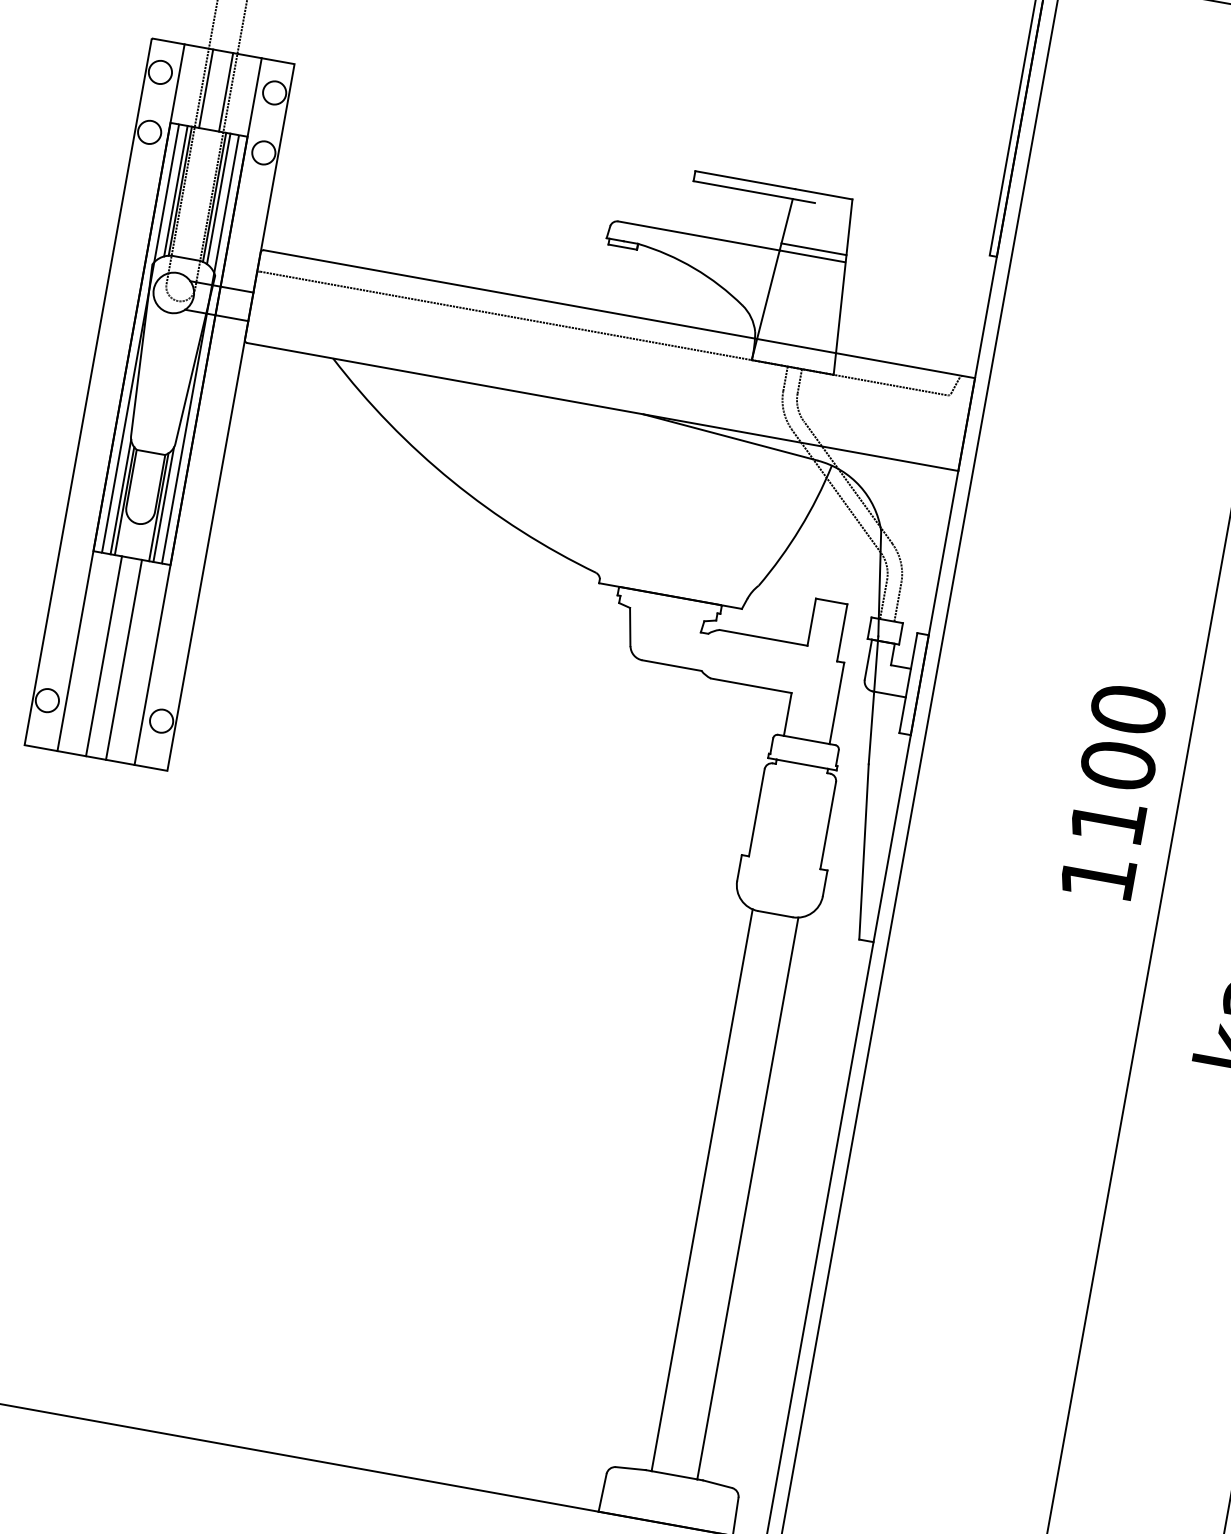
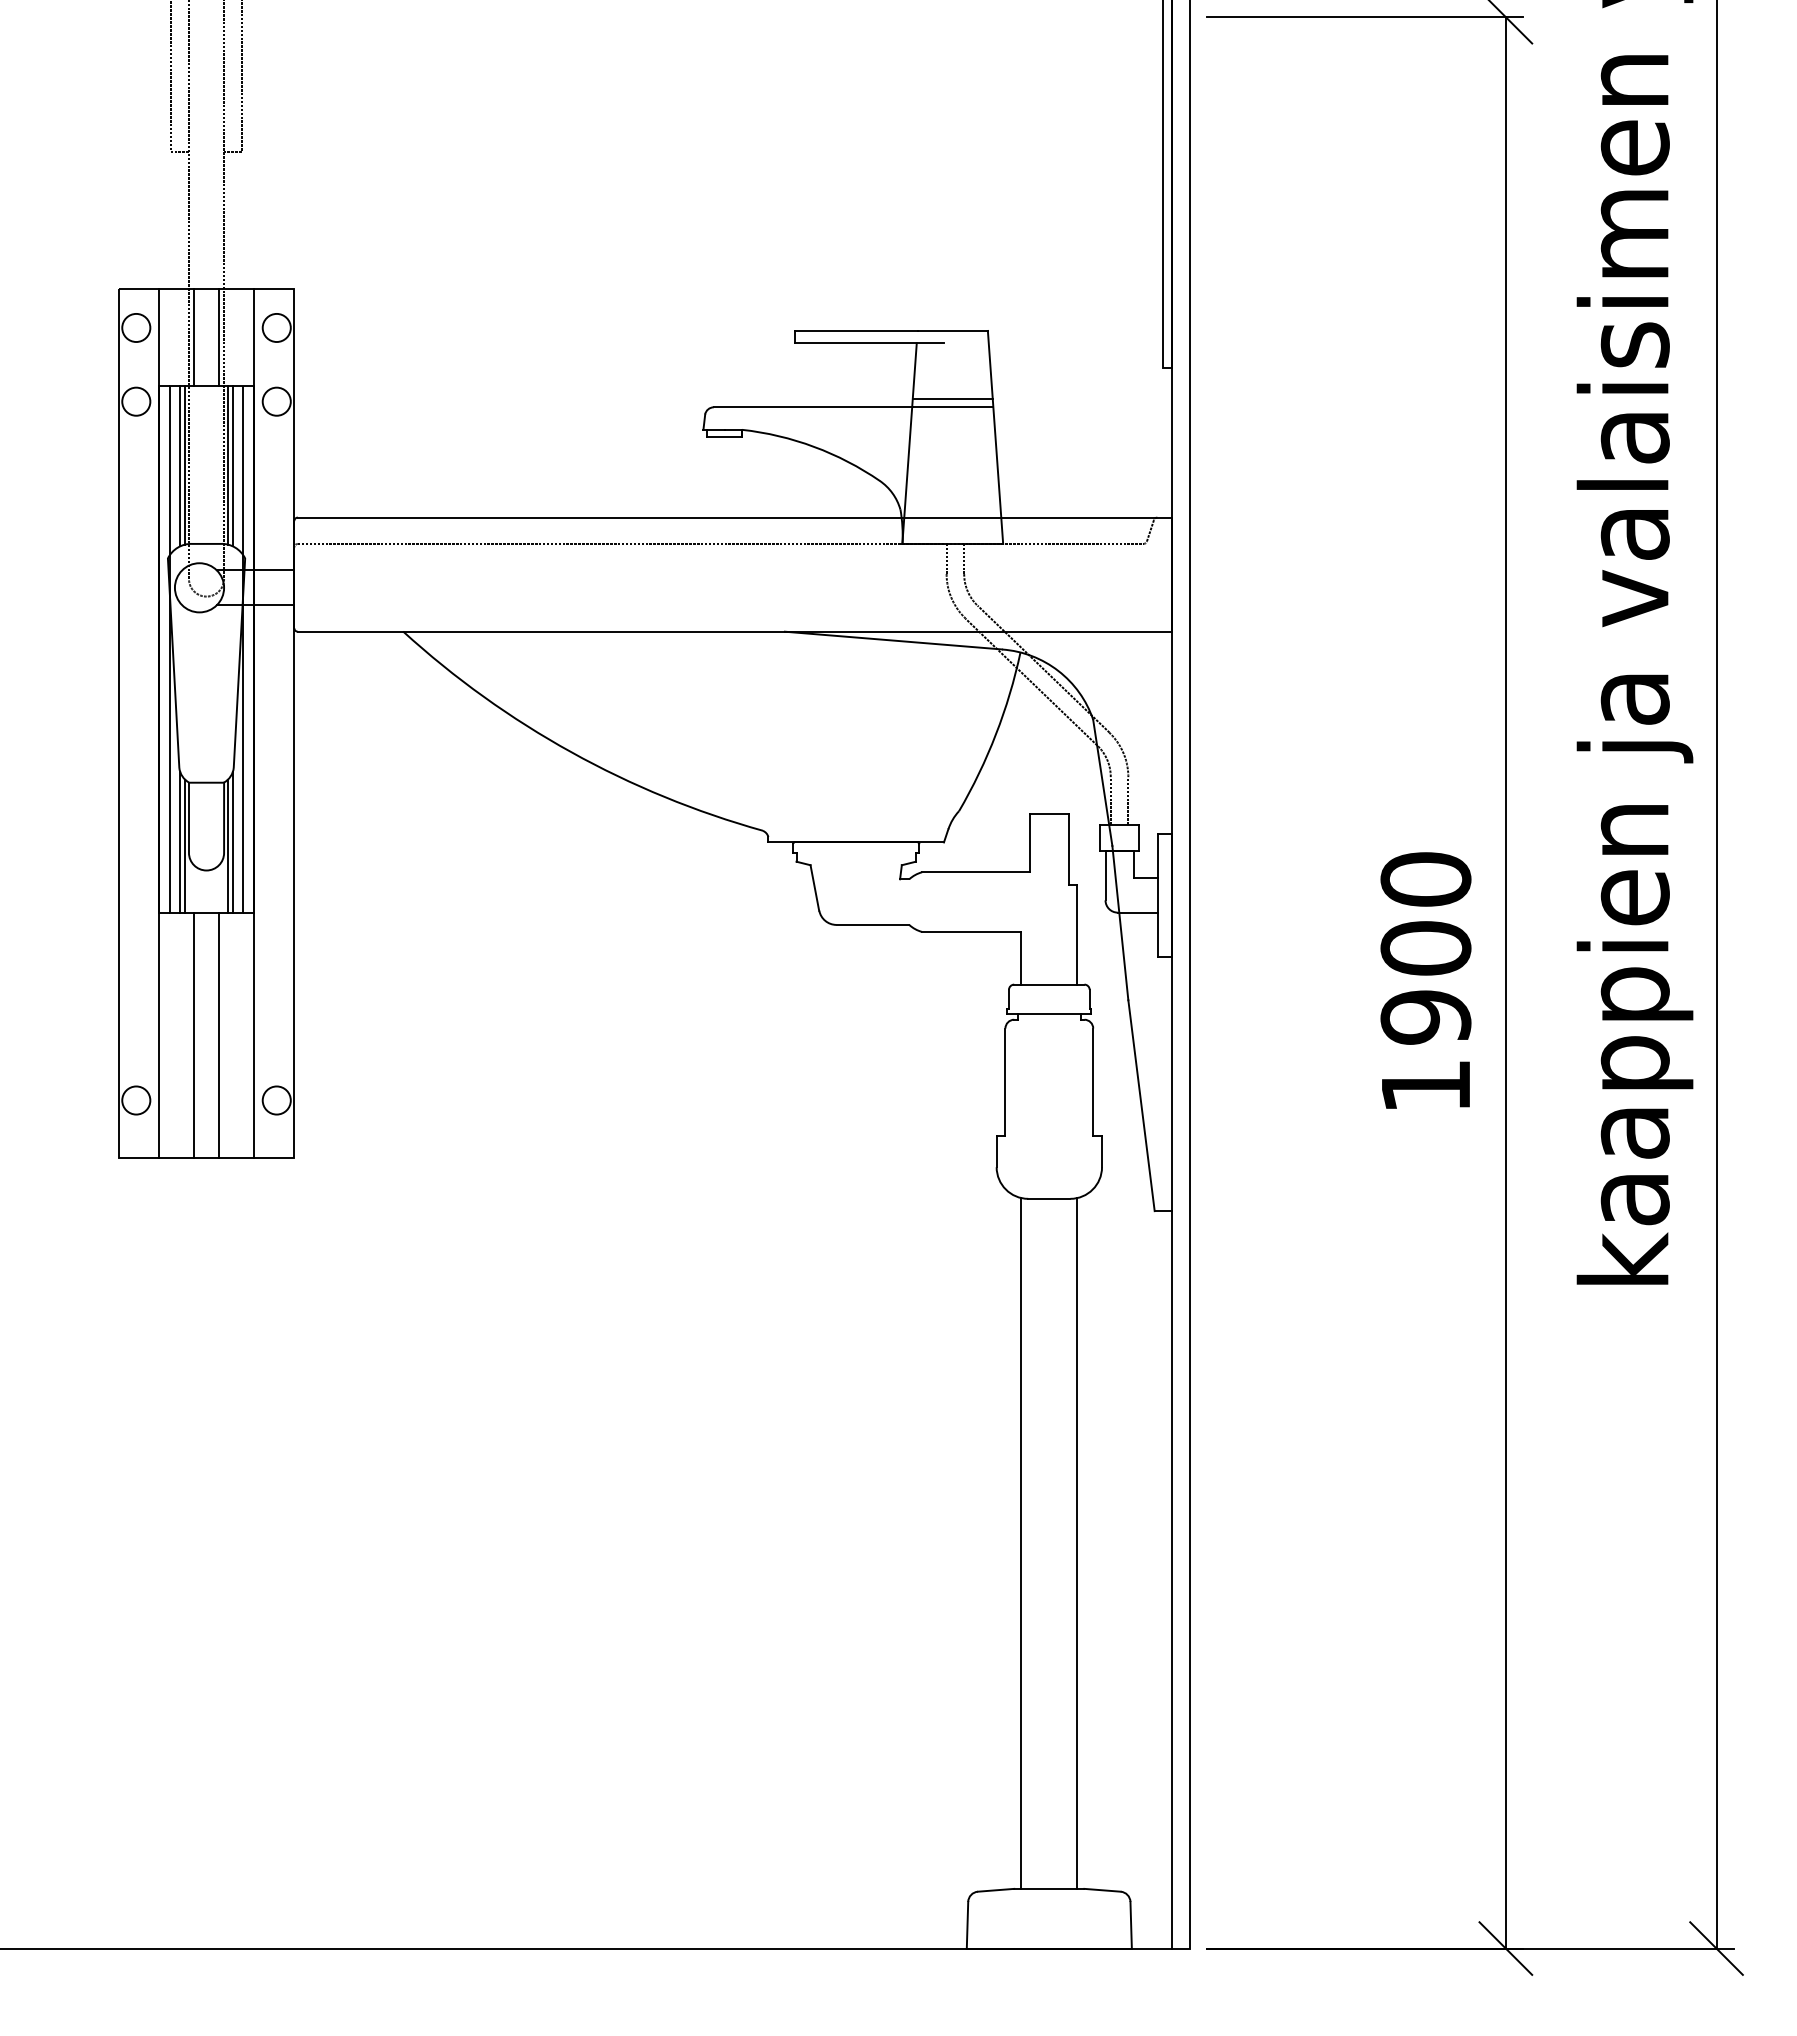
text: (1107, 821) -> (1425, 1017), 1100 -> 1900

